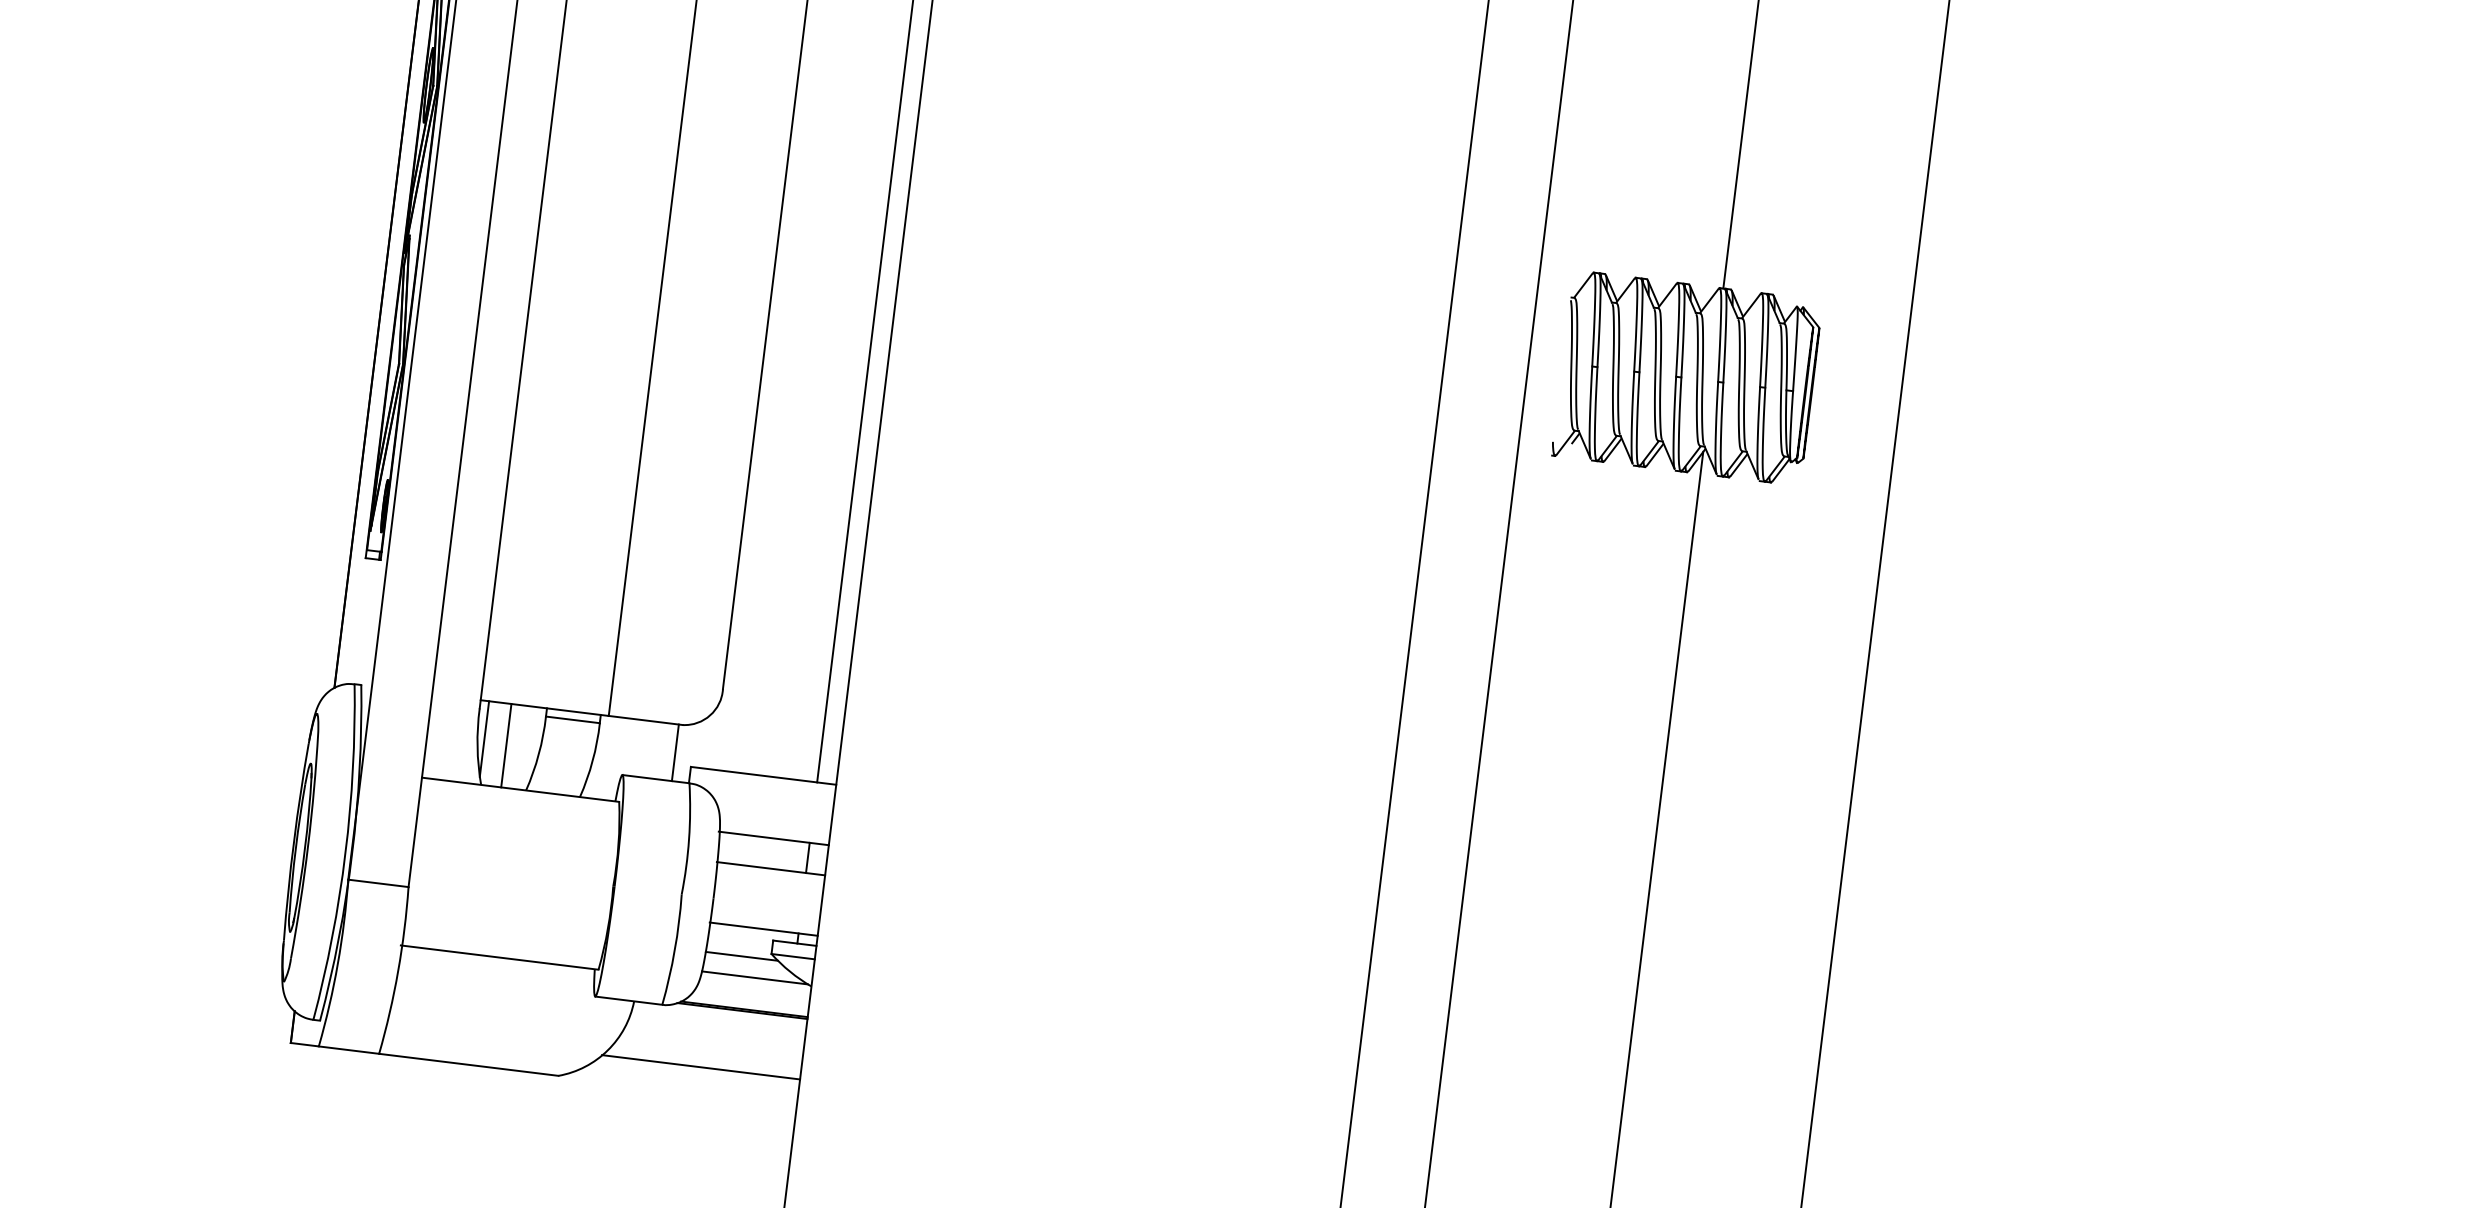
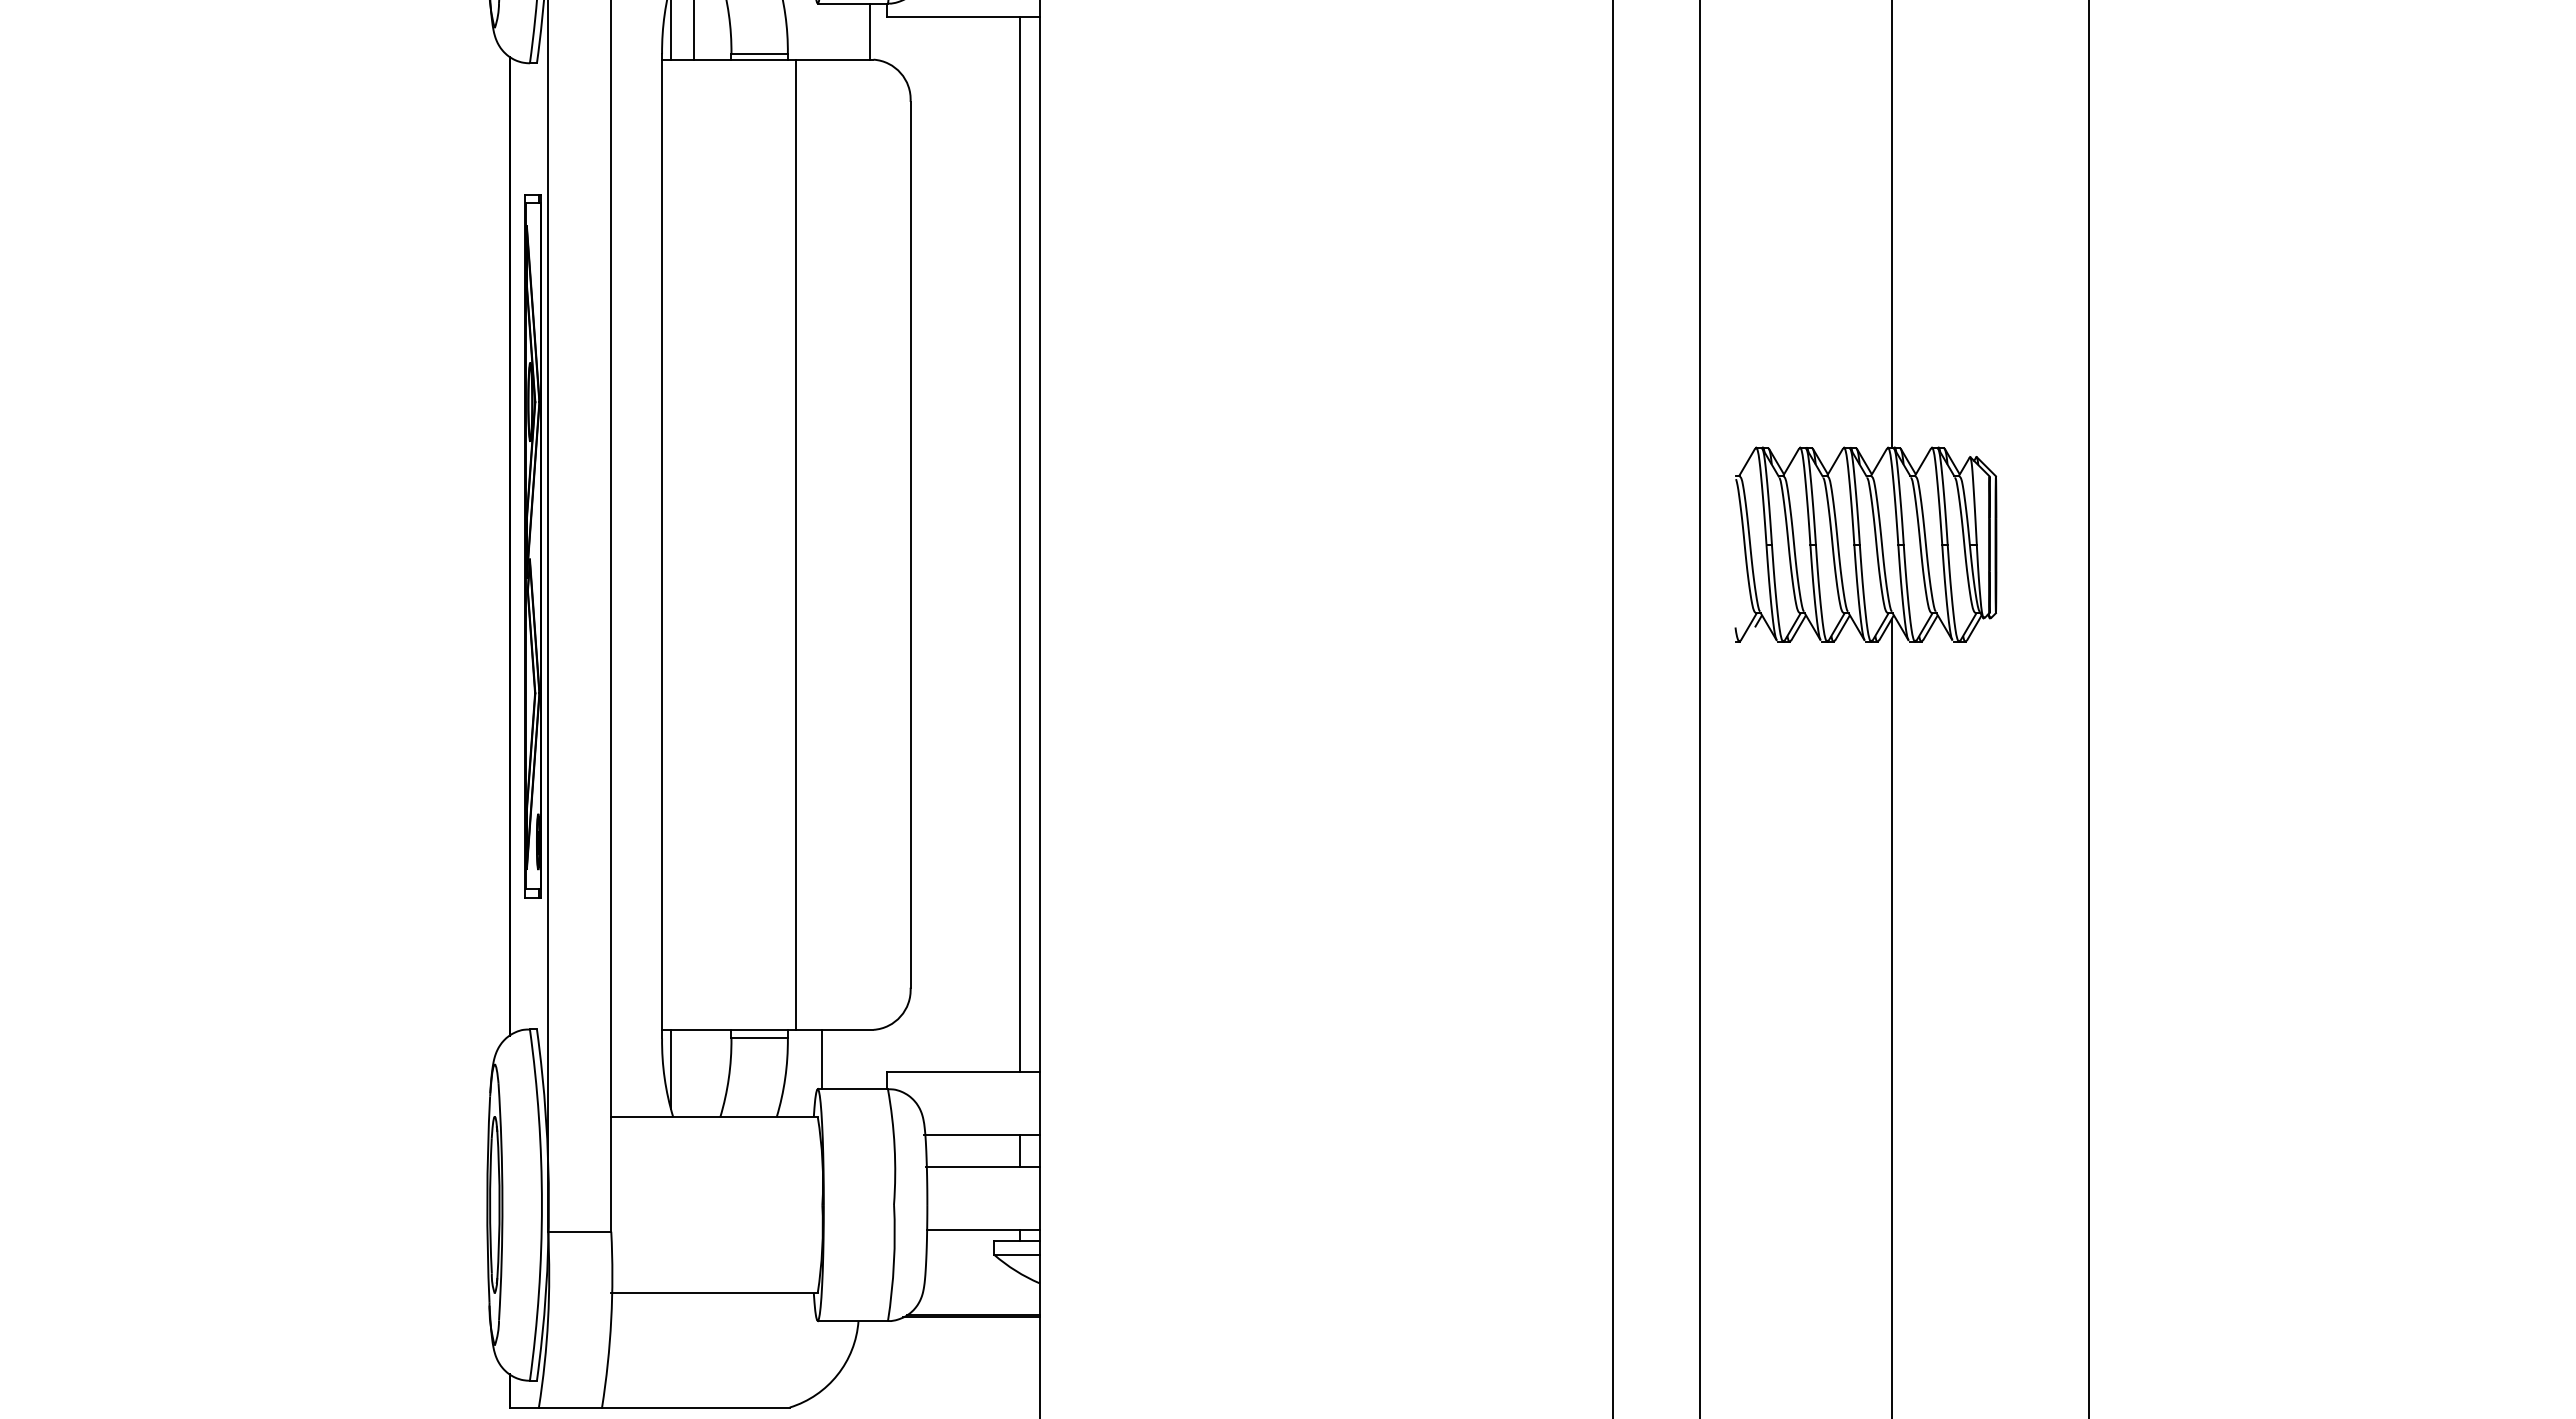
line: (506, 745) -> (694, 1073), removed
line: (675, 752) -> (821, 1059), moved
line: (741, 956) -> (963, 1261), removed
line: (754, 977) -> (979, 1281), removed
line: (700, 1067) -> (935, 1380), removed

